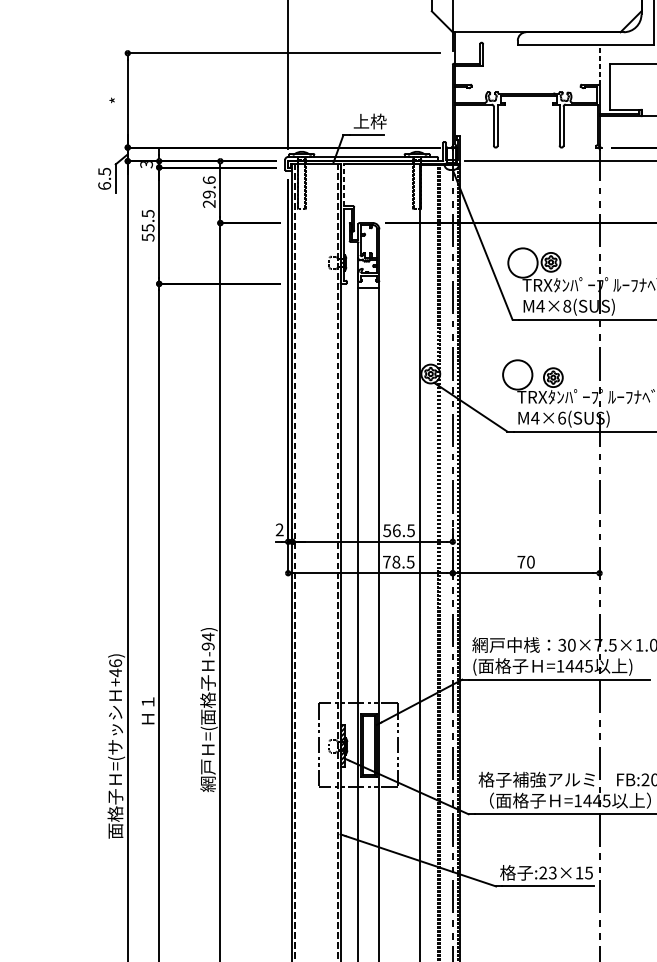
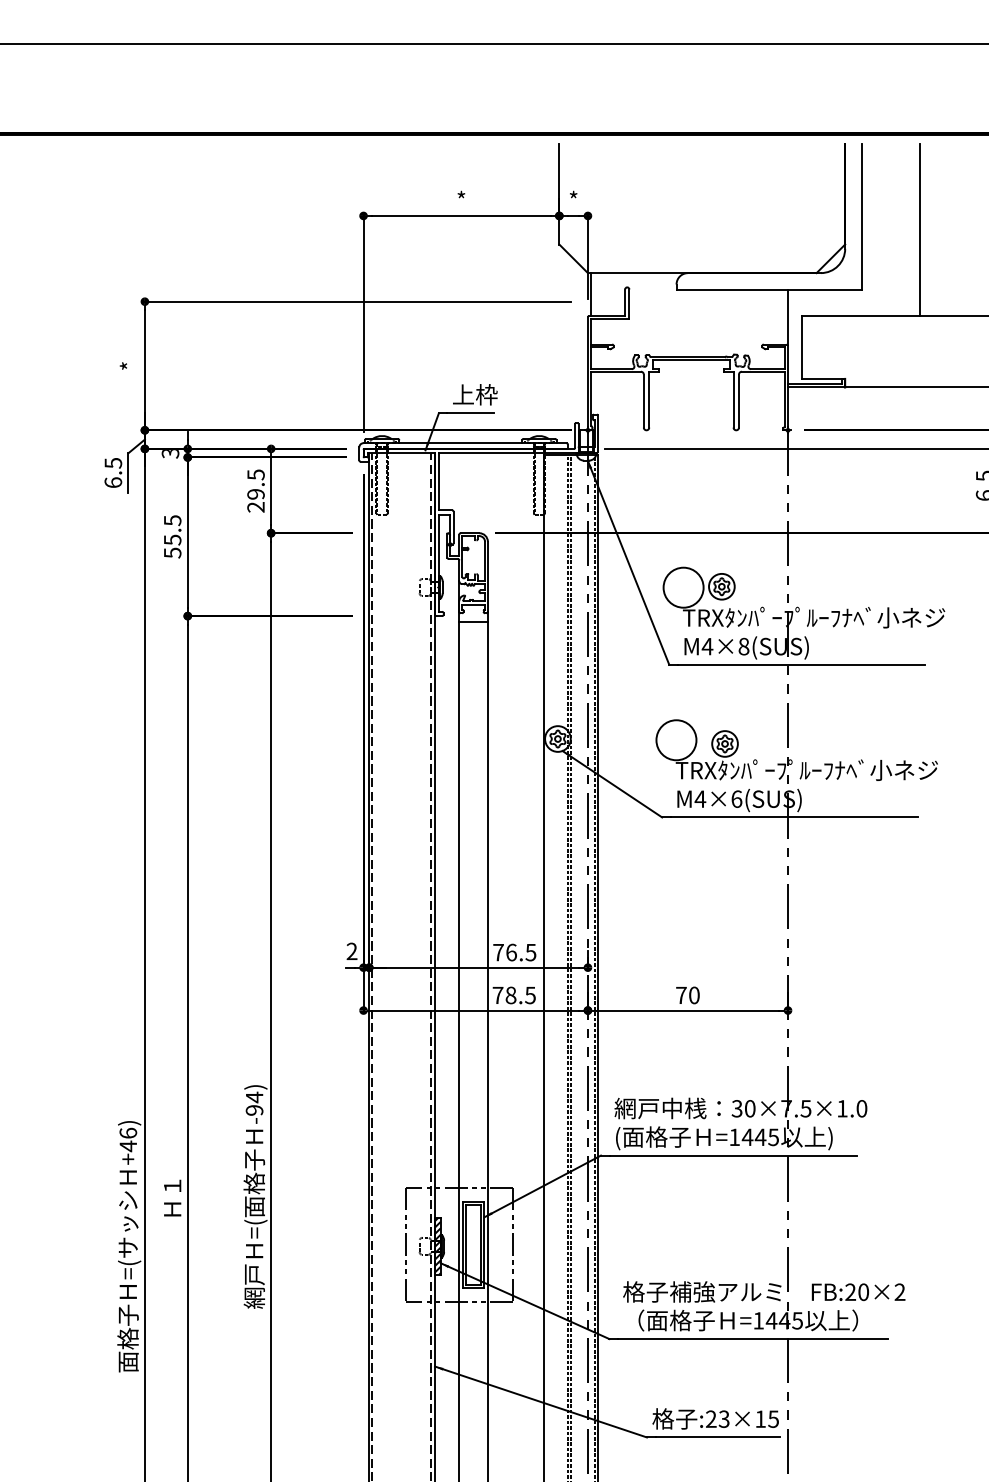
line: (599, 64) -> (788, 317), dashed -> solid
text: (208, 180) -> (255, 474), 29.6 -> 29.5
line: (343, 185) -> (439, 481), dashed -> solid
text: (387, 530) -> (498, 952), 56.5 -> 76.5

